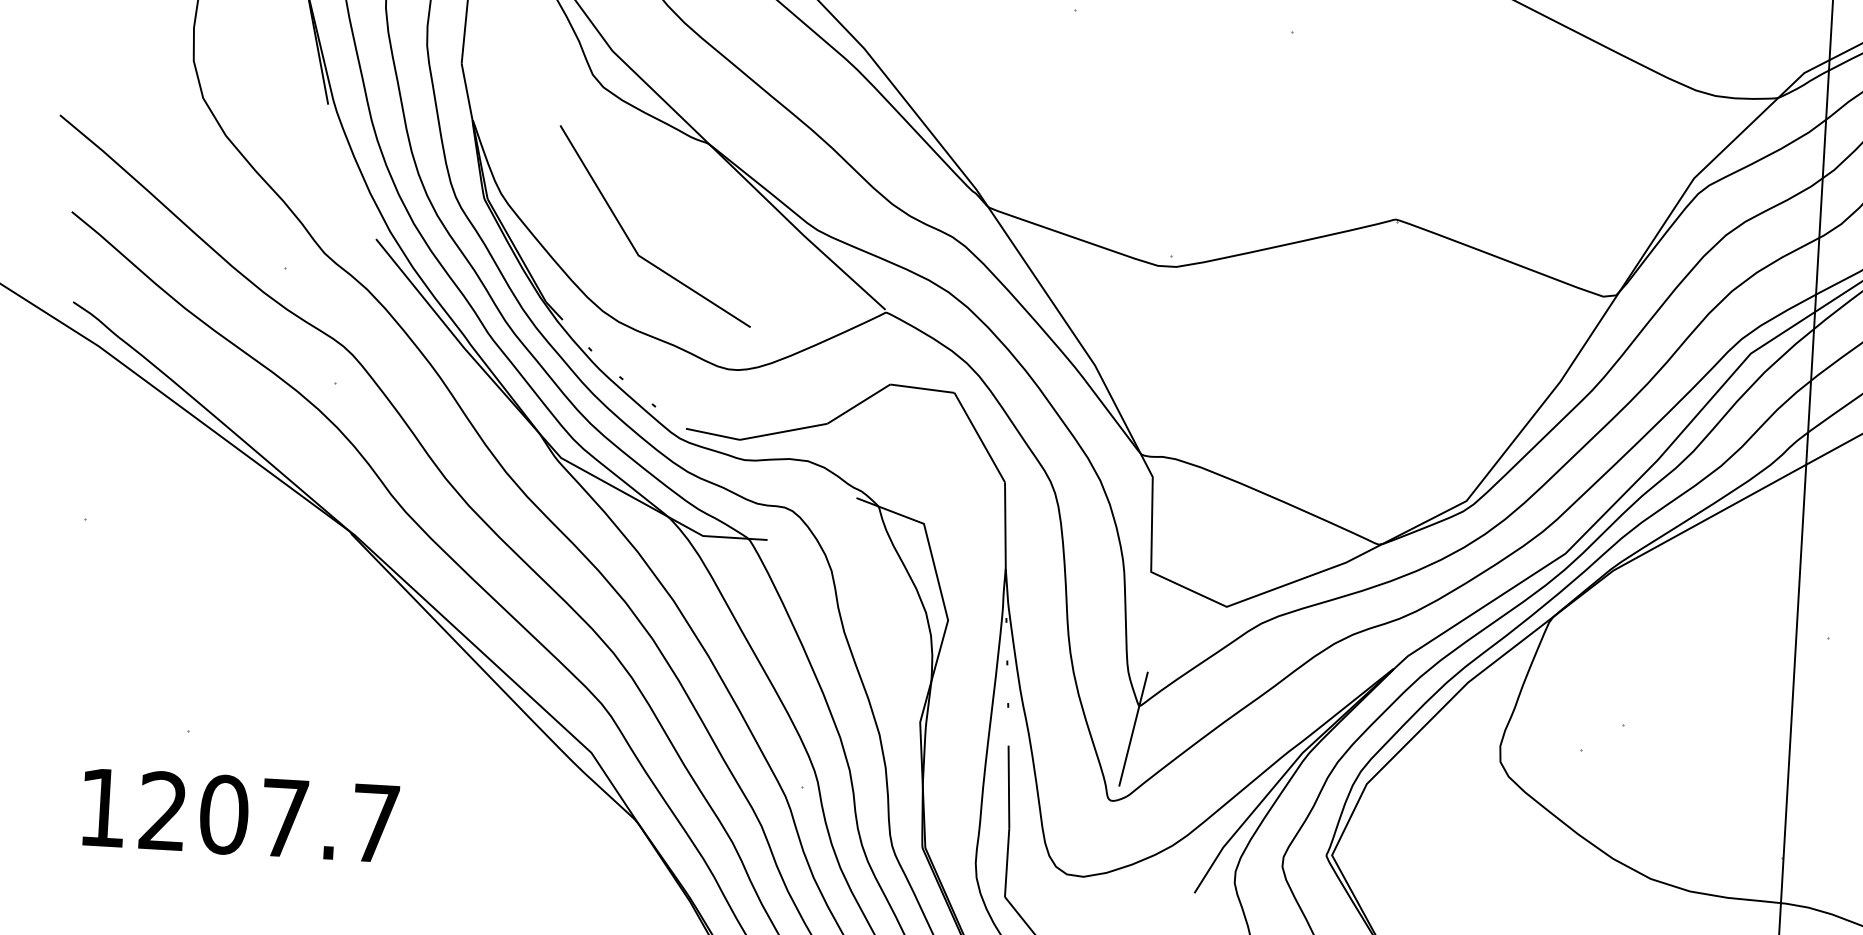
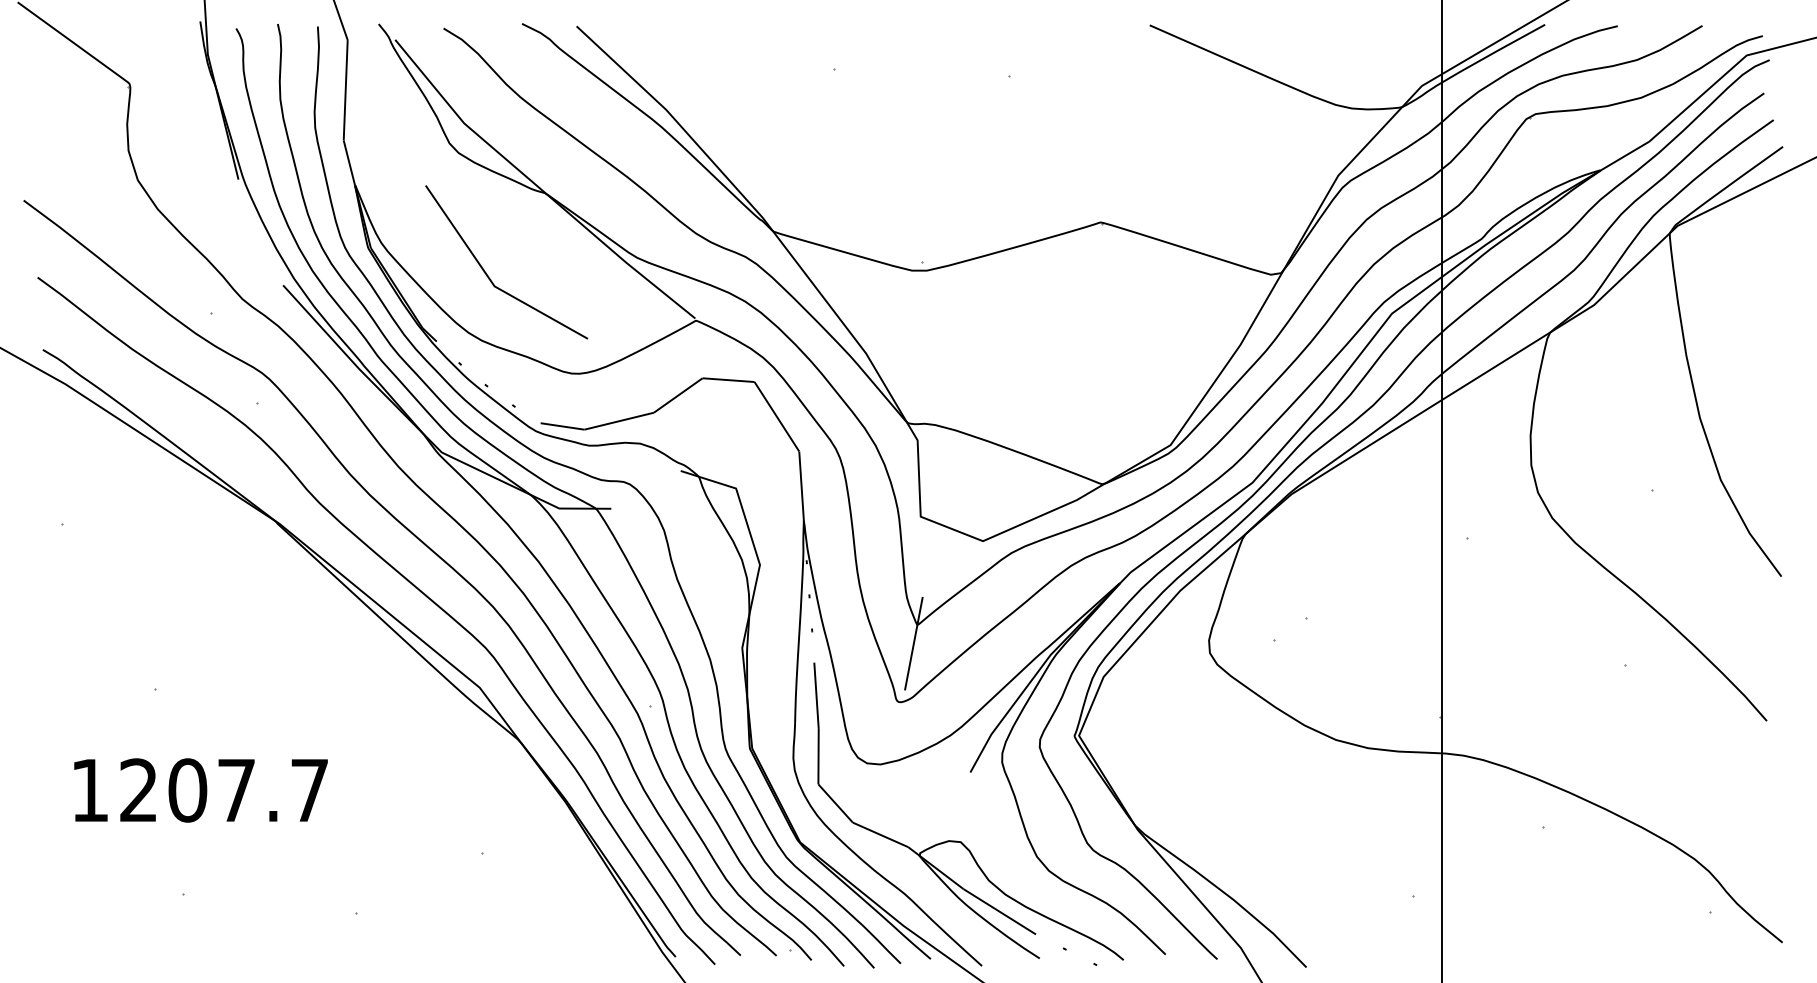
text: (239, 815) -> (200, 790), moved

